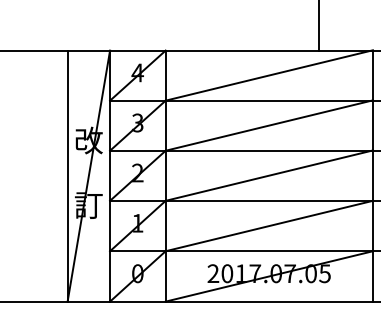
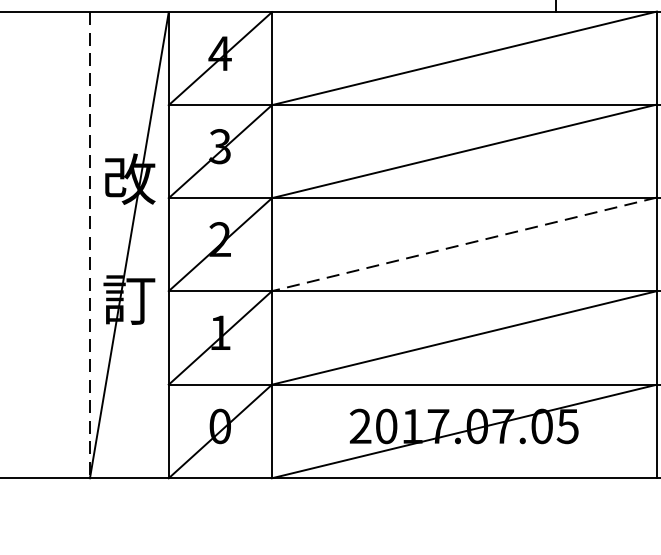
line: (269, 175) -> (464, 244), solid -> dashed
line: (67, 176) -> (89, 245), solid -> dashed

